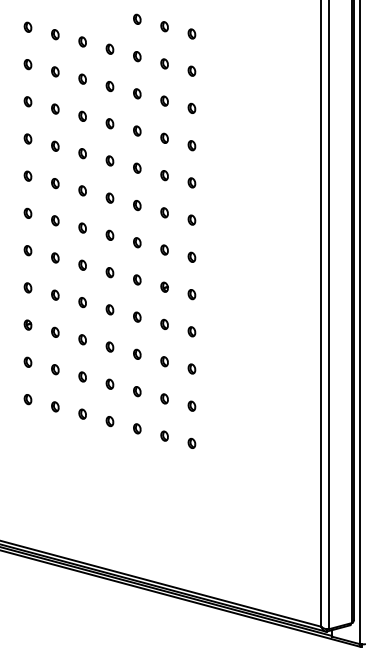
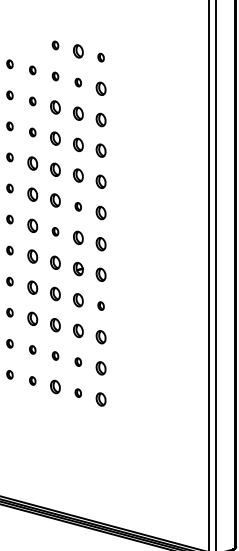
part: (164, 26) -> (78, 51), size x1.6
part: (191, 70) -> (100, 88), size x1.6
part: (137, 93) -> (55, 107), size x1.6
part: (164, 100) -> (78, 113), size x1.6
part: (191, 107) -> (100, 118), size x1.6
part: (137, 130) -> (55, 138), size x1.6
part: (164, 137) -> (78, 144), size x1.6
part: (191, 145) -> (100, 150), size x1.6
part: (109, 160) -> (32, 163), size x1.6
part: (137, 167) -> (55, 169), size x1.6
part: (164, 175) -> (78, 175), size x1.6
part: (191, 182) -> (100, 181), size x1.6
part: (109, 197) -> (32, 194), size x1.6
part: (137, 205) -> (55, 200), size x1.6
part: (191, 219) -> (100, 212), size x1.6
part: (109, 234) -> (32, 224), size x1.6
part: (164, 249) -> (78, 237), size x1.6
part: (191, 256) -> (100, 243), size x1.6
part: (109, 272) -> (32, 256), size x1.6
part: (137, 279) -> (55, 262), size x1.6
part: (164, 286) -> (78, 268), size x1.6
part: (191, 294) -> (100, 274), size x1.6
part: (109, 309) -> (32, 287), size x1.6
part: (137, 316) -> (55, 293), size x1.6
part: (164, 323) -> (78, 299), size x1.6
part: (109, 346) -> (32, 318), size x1.6
part: (137, 353) -> (55, 324), size x1.6
part: (164, 361) -> (78, 330), size x1.6
part: (191, 368) -> (100, 336), size x1.6
part: (191, 405) -> (100, 367), size x1.6
part: (137, 428) -> (55, 386), size x1.6
part: (191, 442) -> (100, 398), size x1.6

